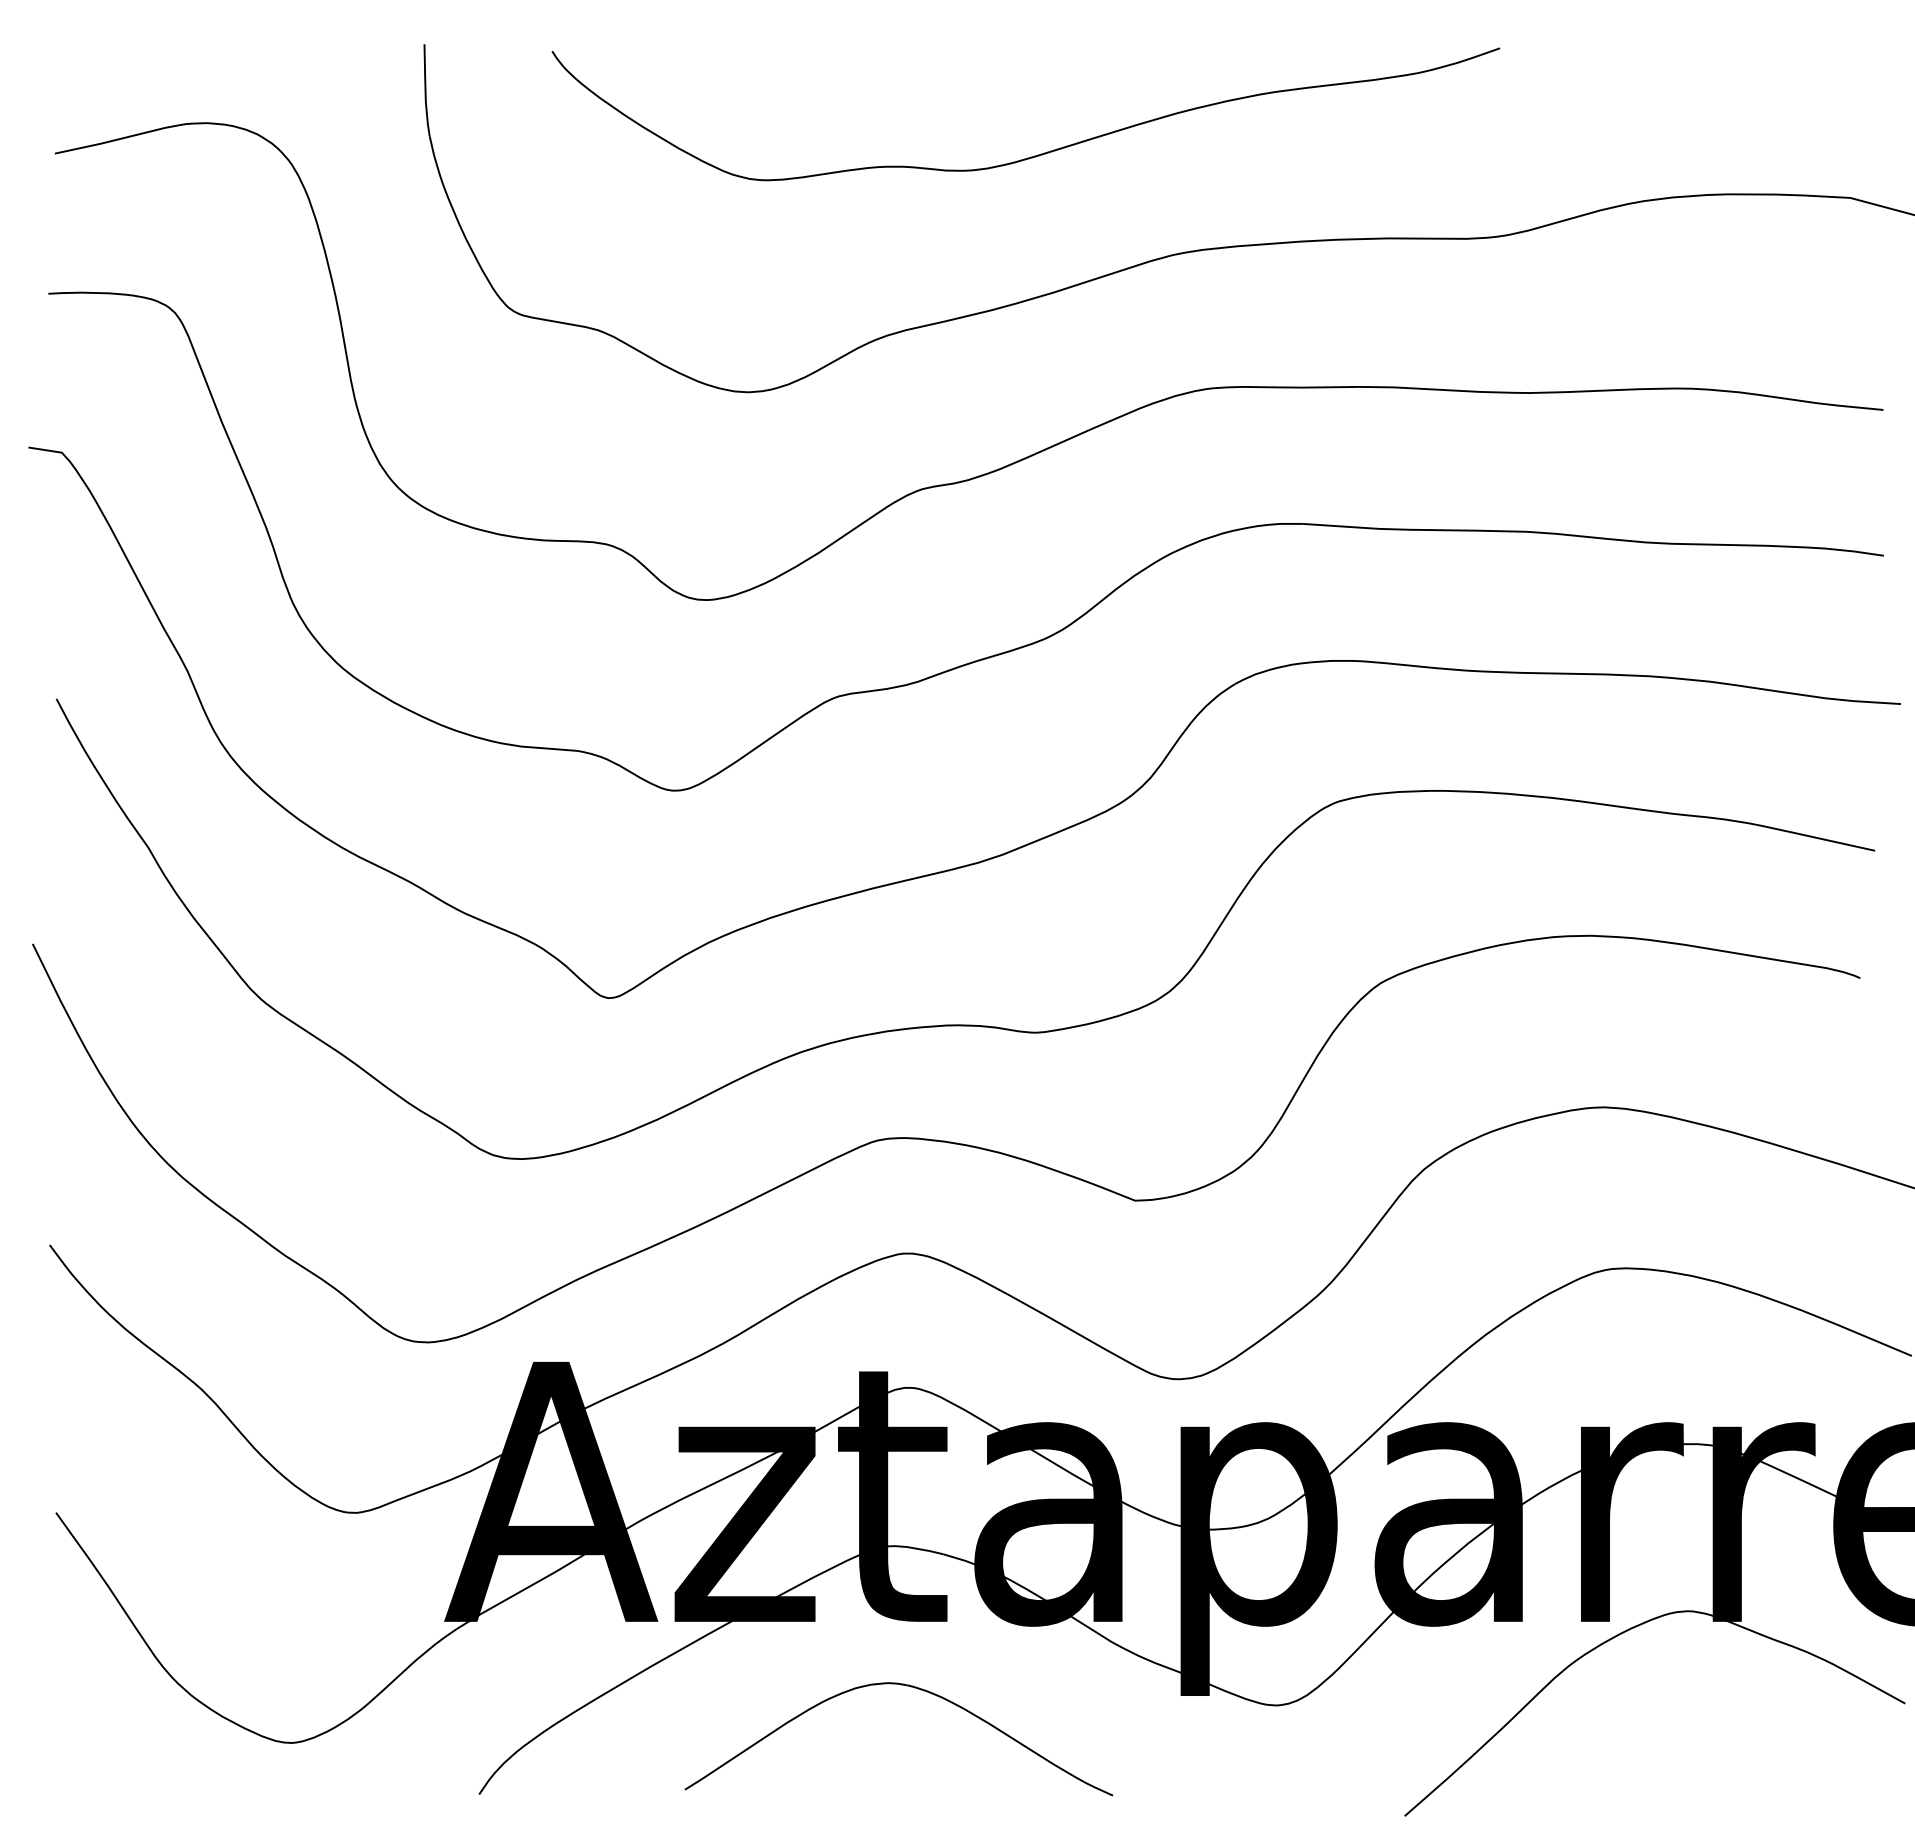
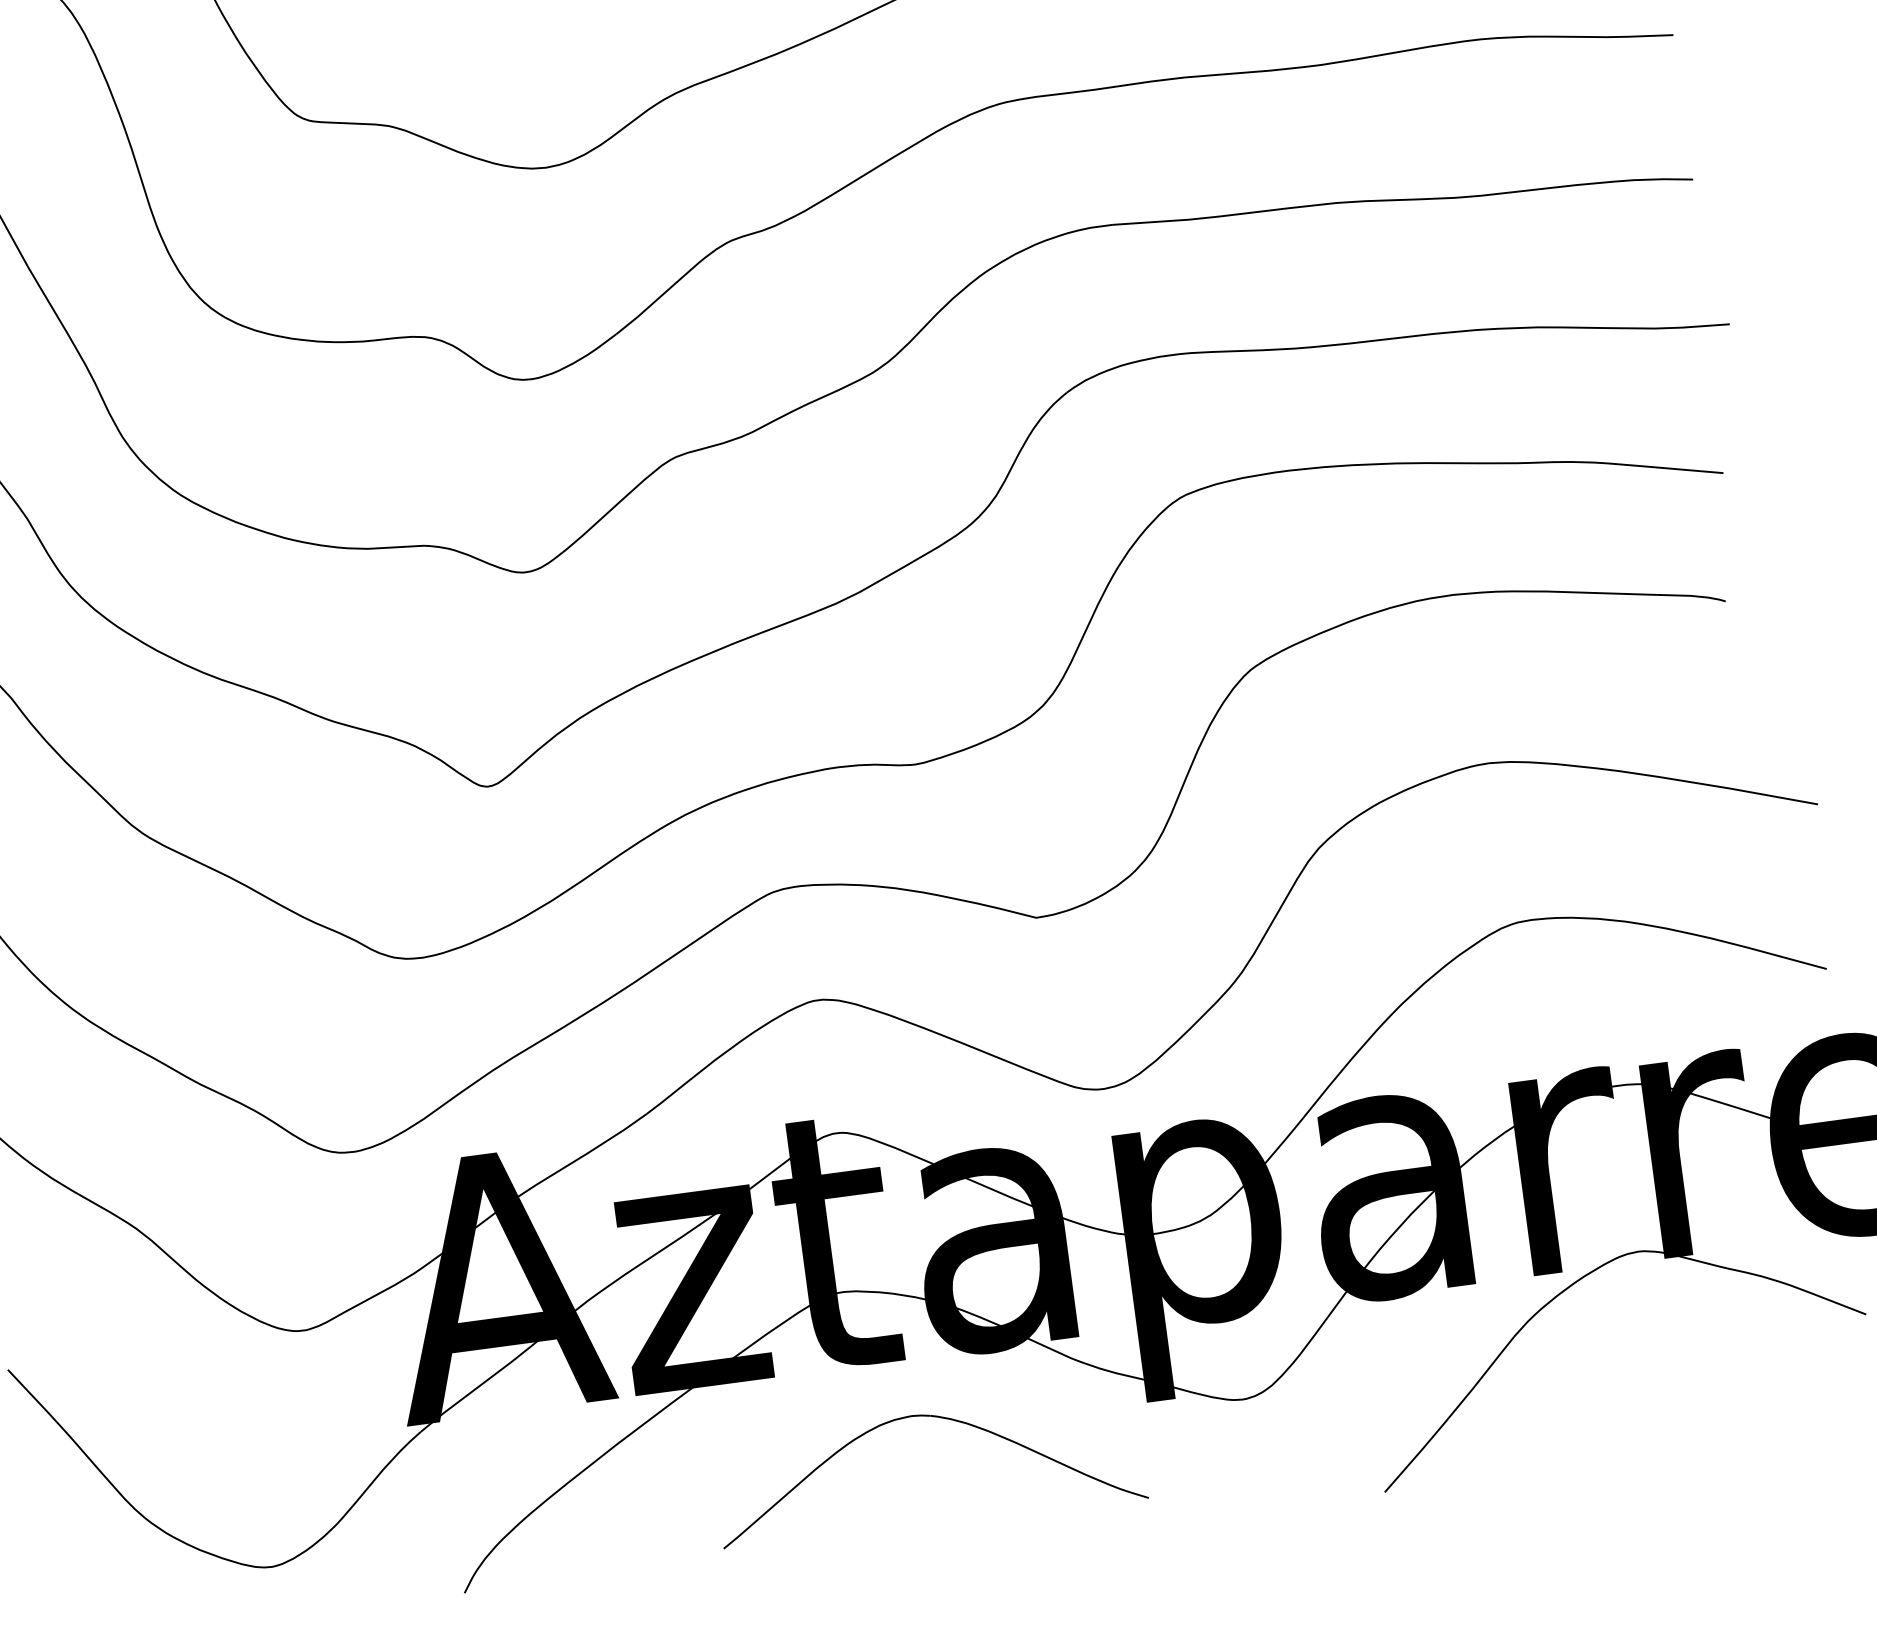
part: (914, 1688) -> (937, 1418), moved

